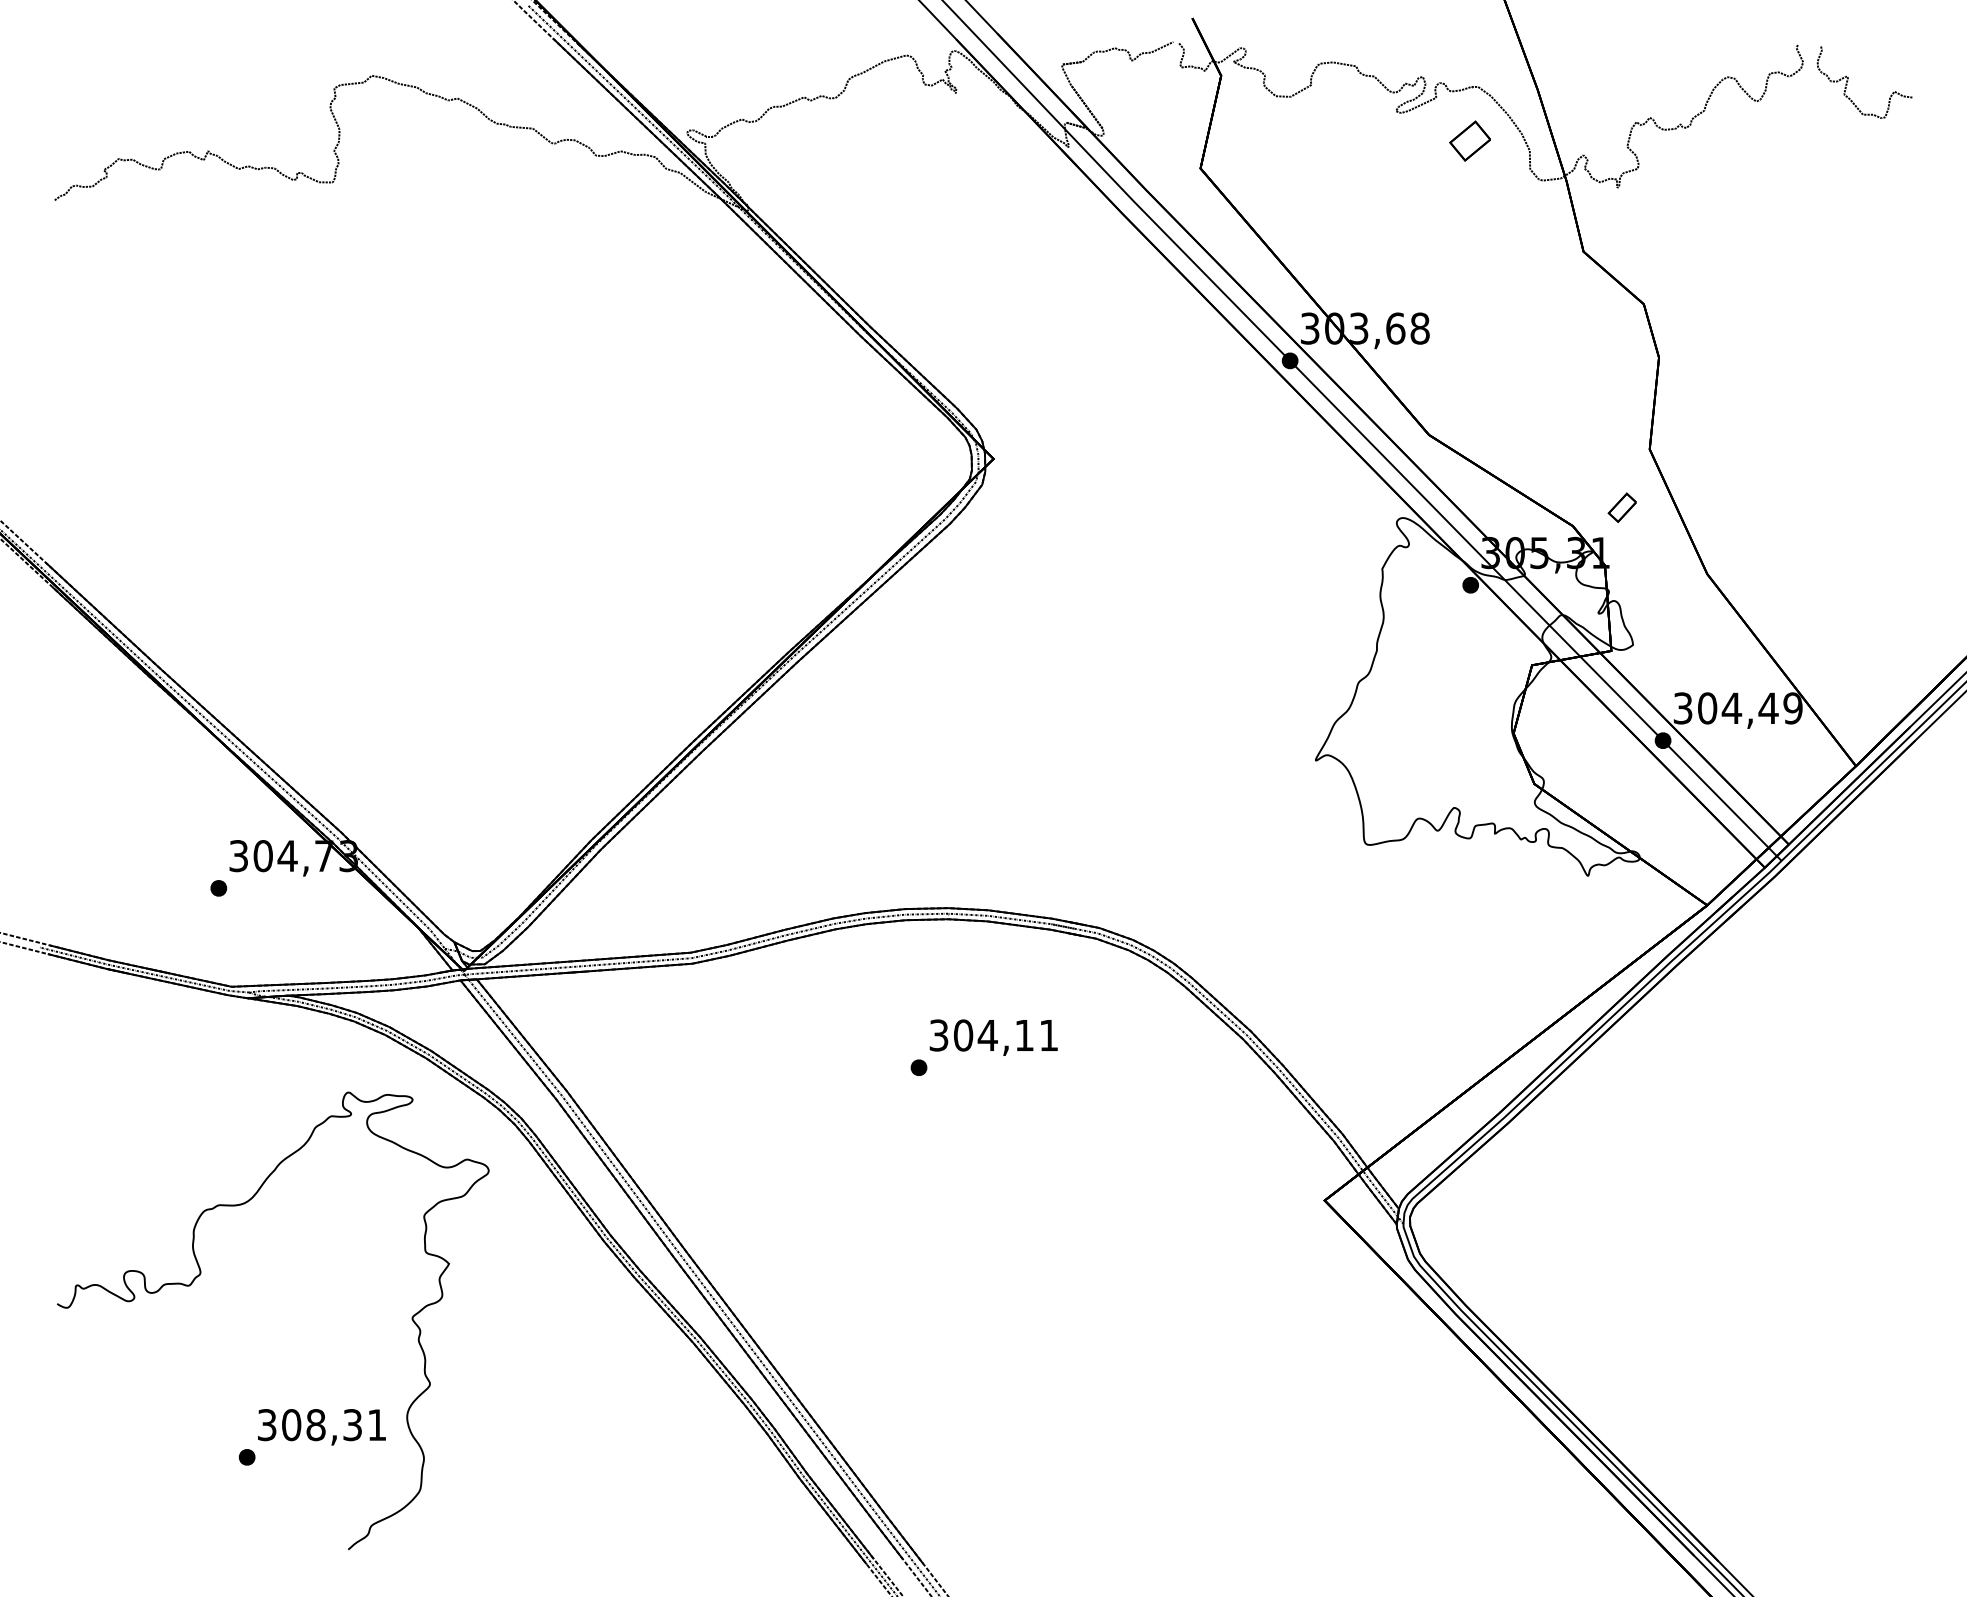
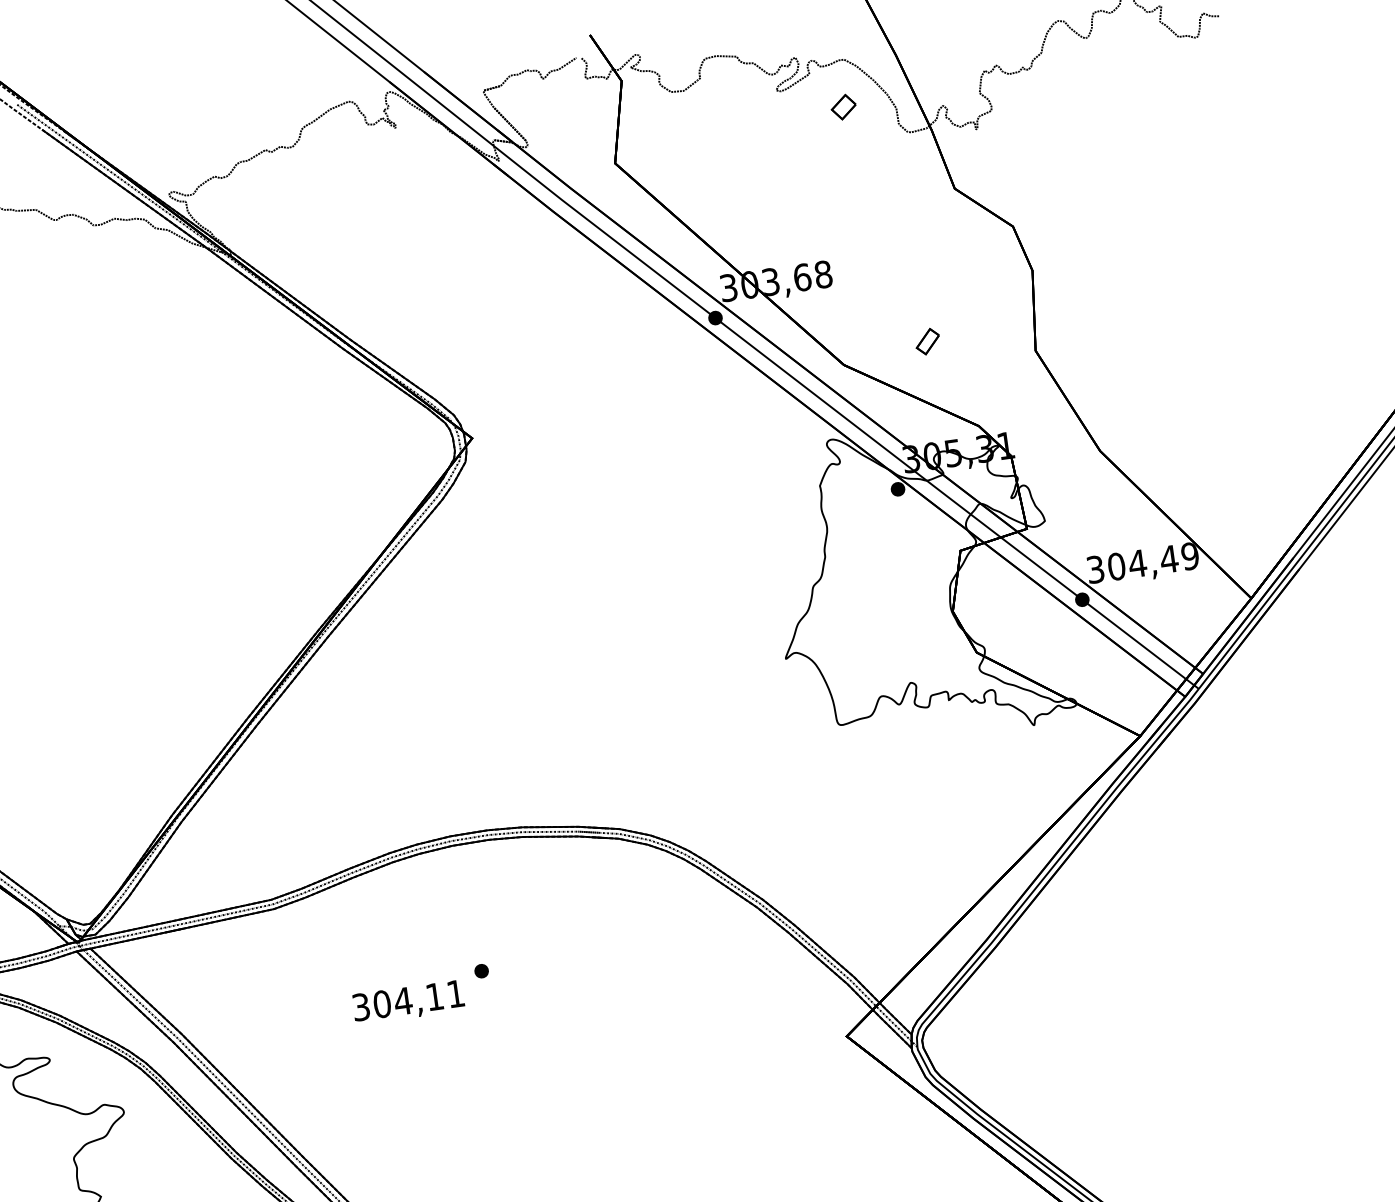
part: (1469, 140) -> (843, 106), size x0.7
part: (1621, 507) -> (927, 341), moved
text: (993, 1037) -> (408, 1002), moved

